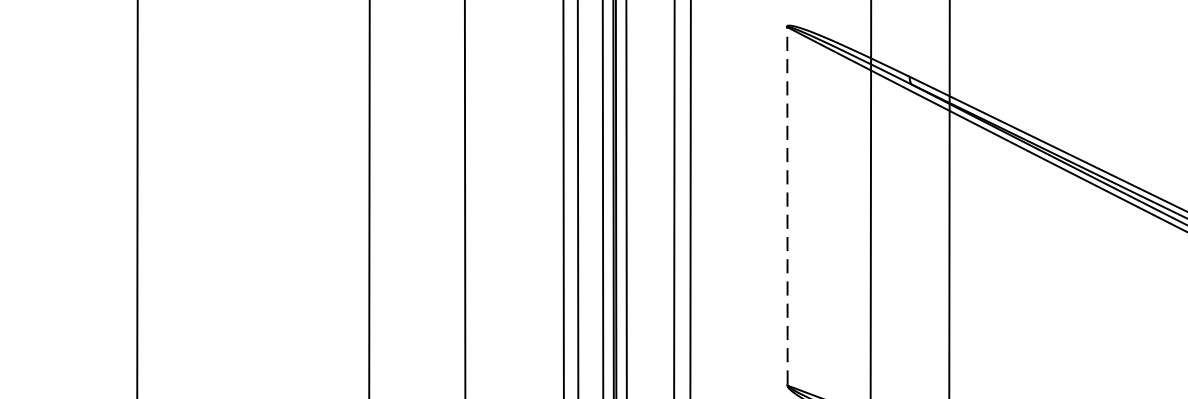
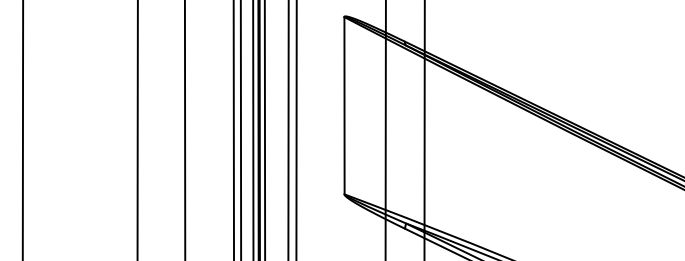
line: (787, 205) -> (344, 105), dashed -> solid

